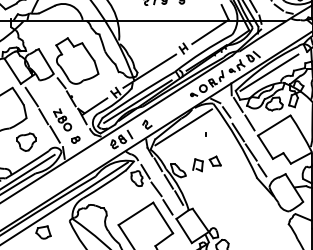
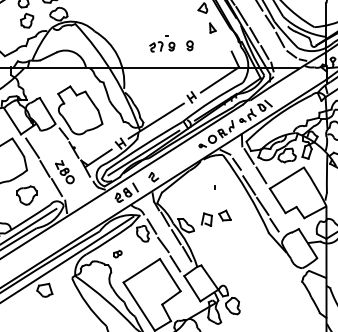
line: (269, 72) -> (281, 122), removed
line: (183, 126) -> (191, 179), removed
part: (75, 140) -> (117, 254), moved

